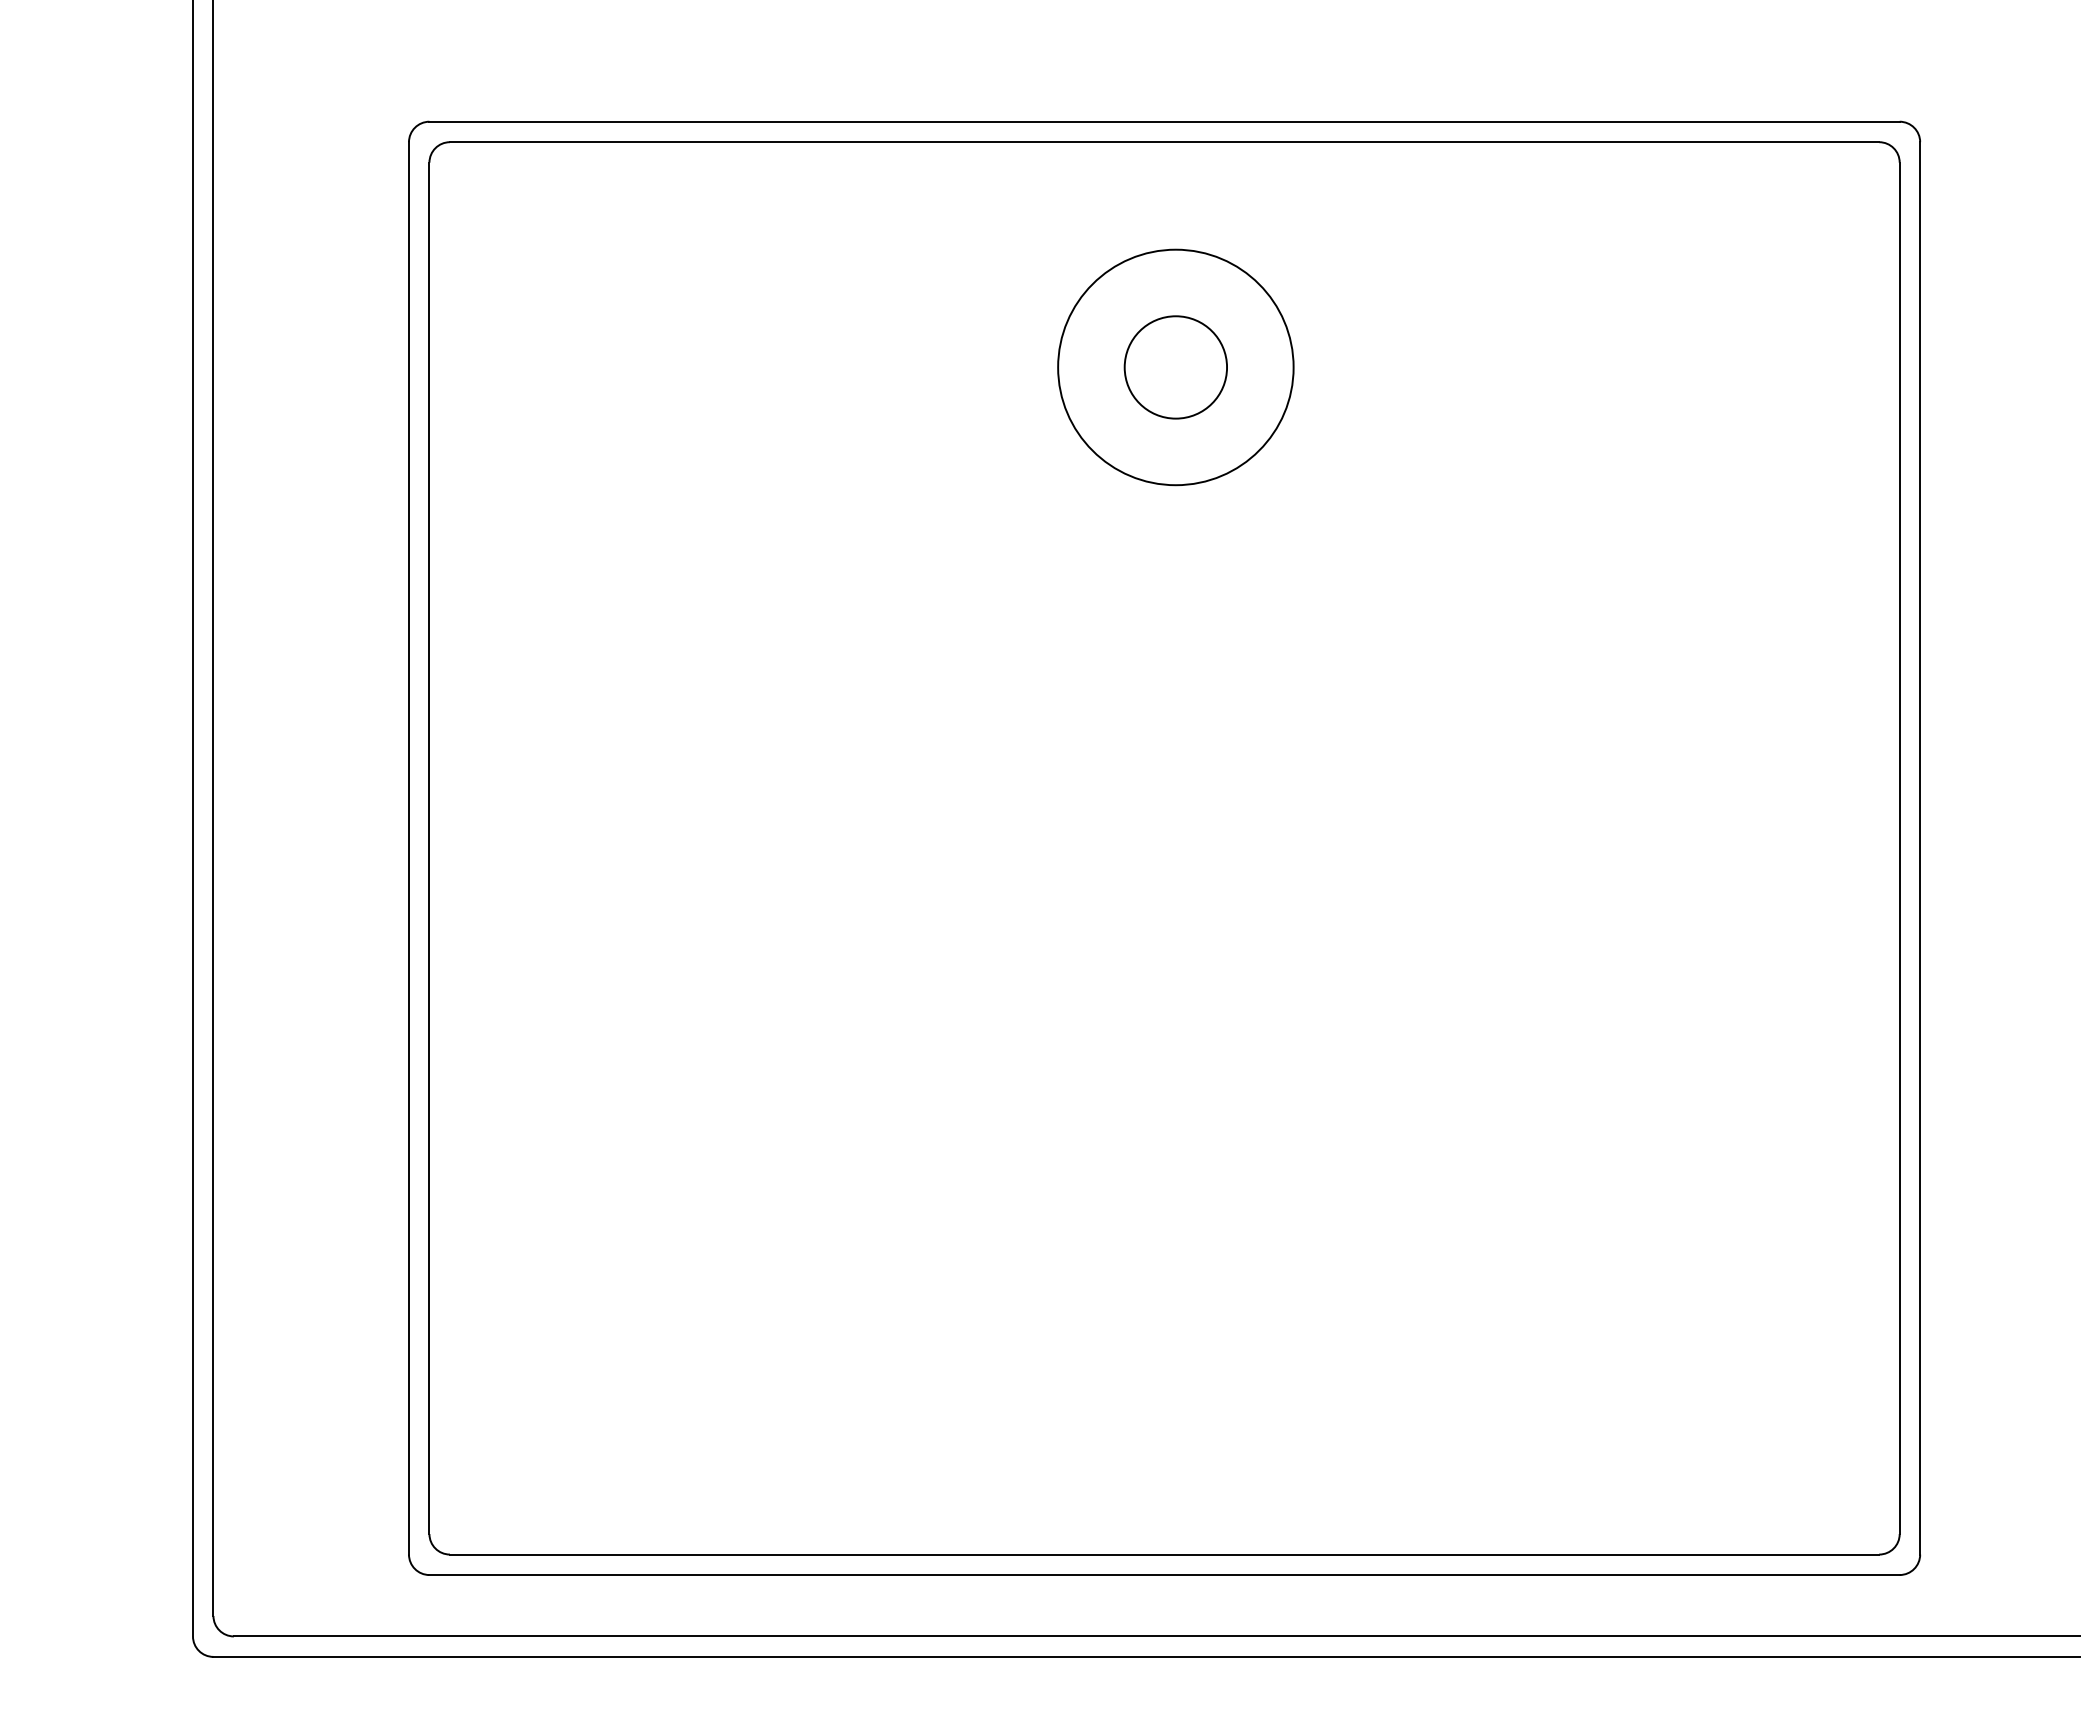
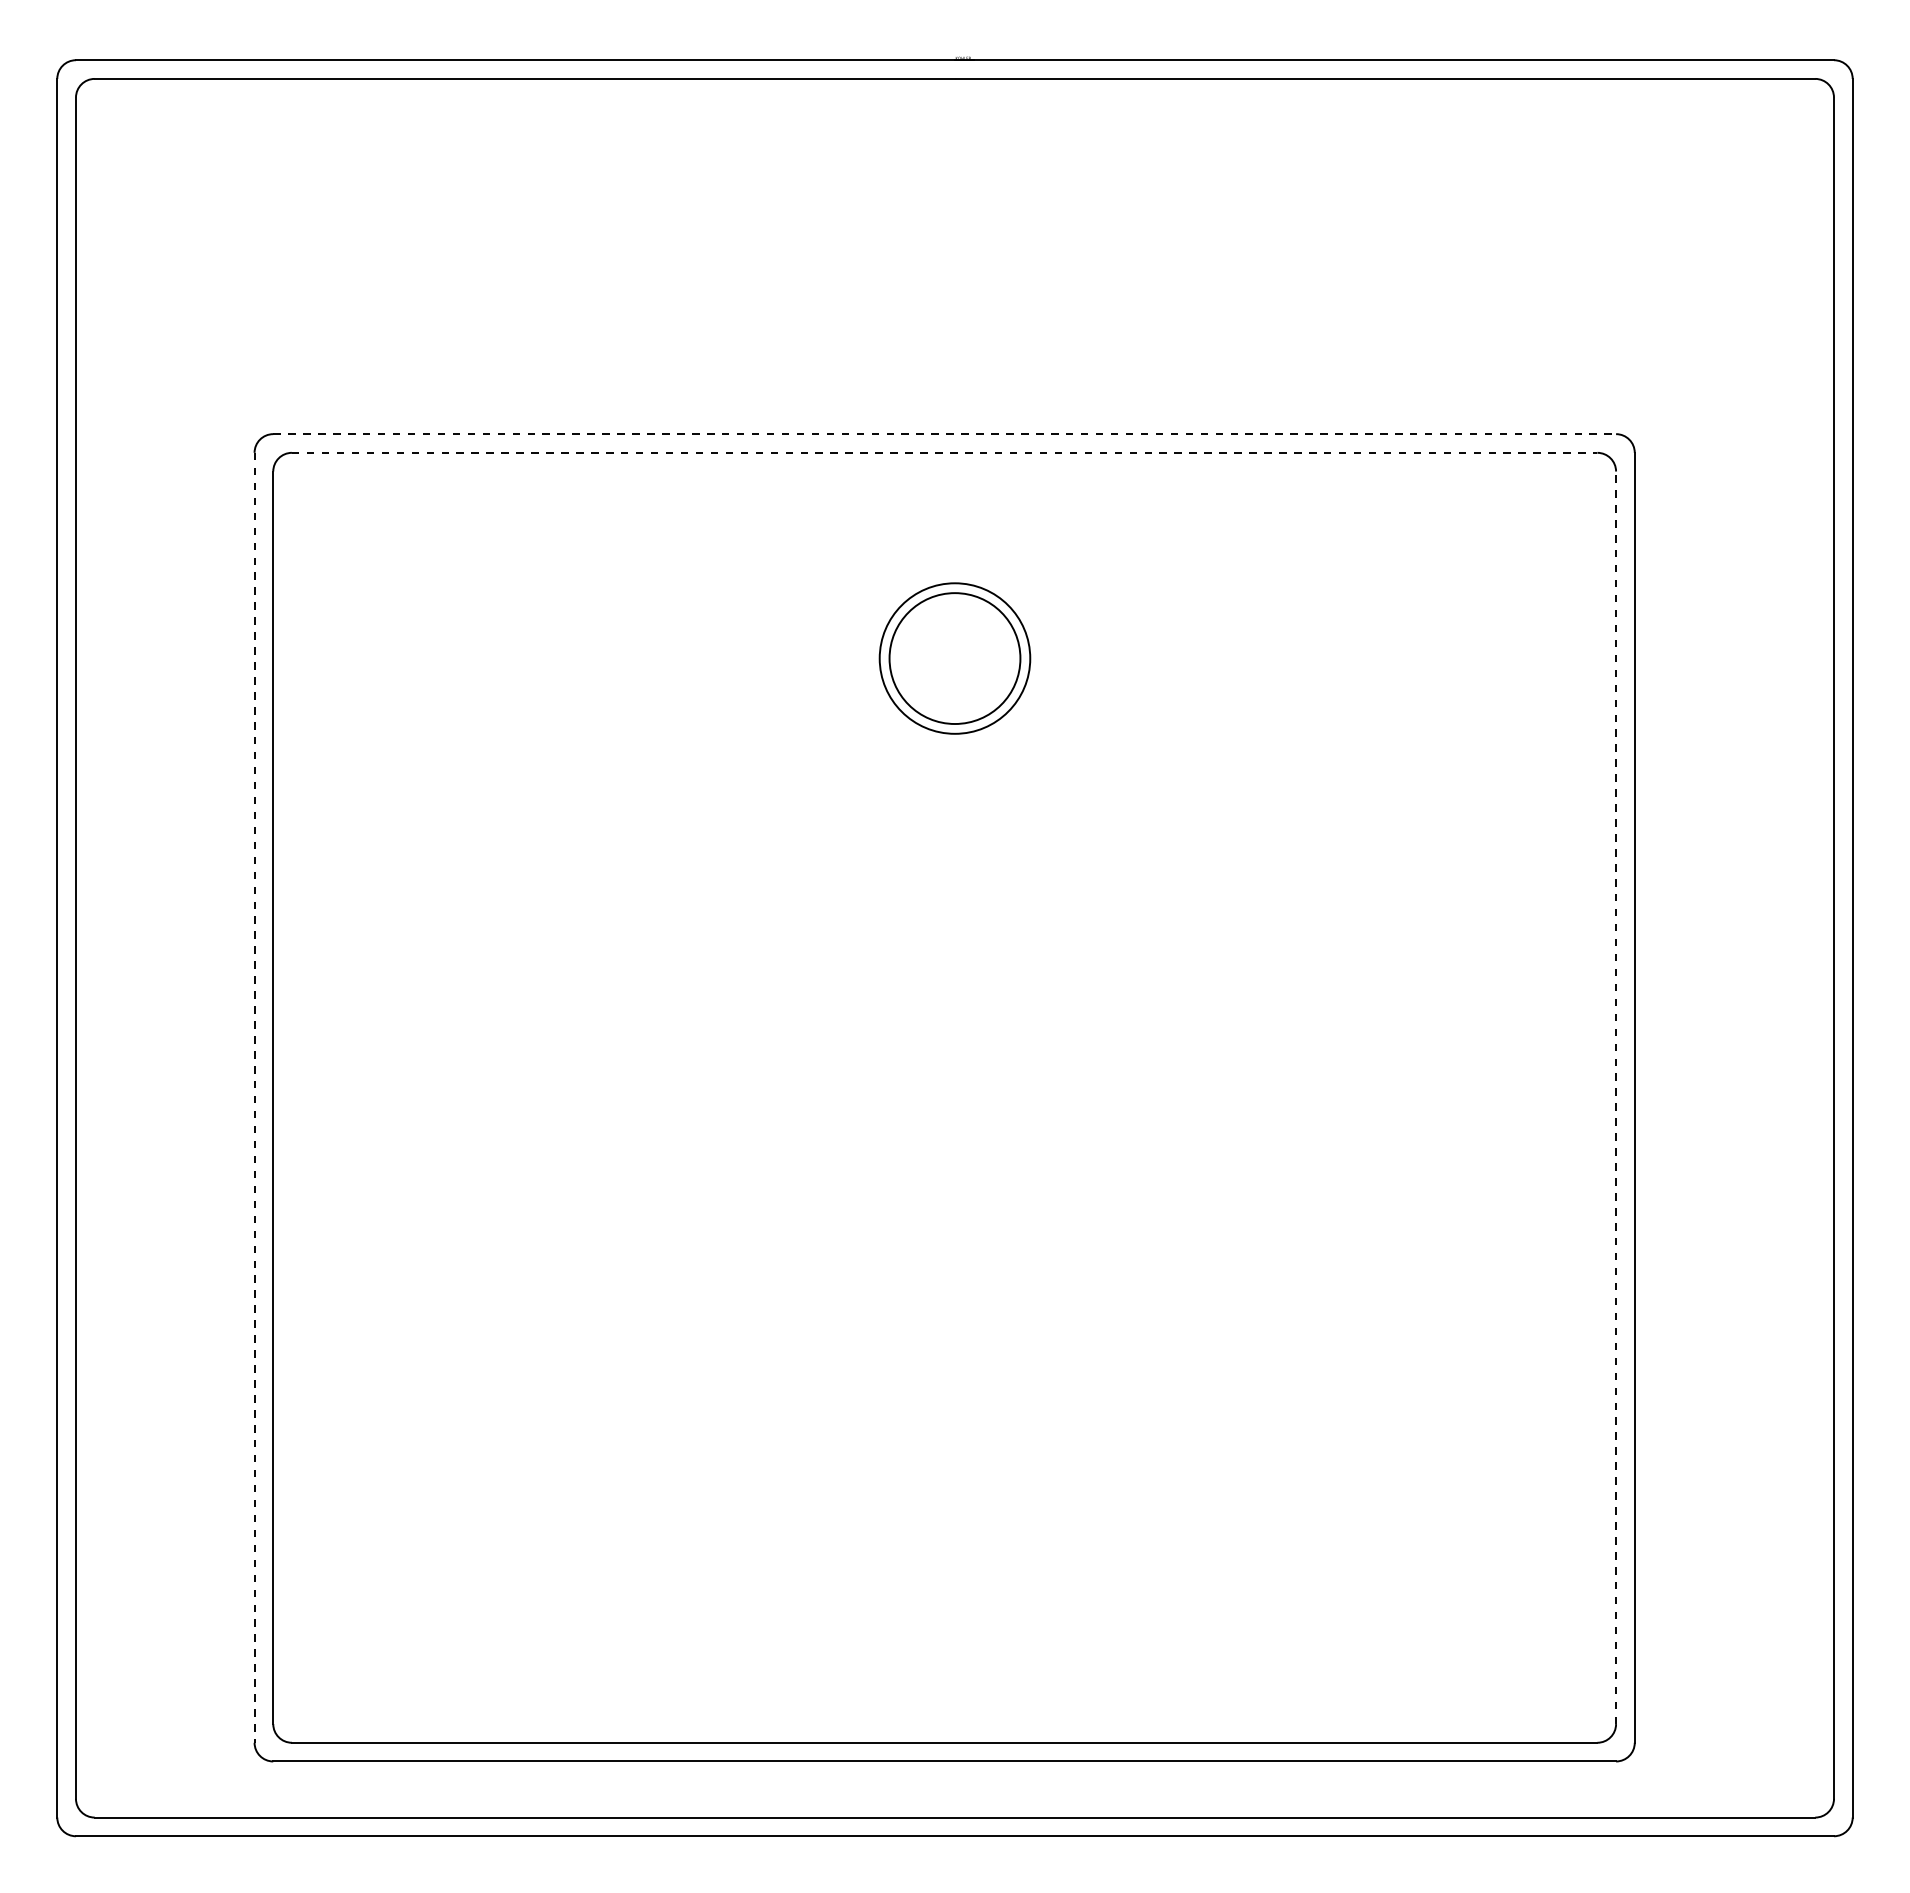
line: (1165, 122) -> (945, 434), solid -> dashed
line: (1164, 141) -> (944, 452), solid -> dashed
circle: (1175, 367) -> (954, 658), size x0.7
circle: (1175, 367) -> (954, 658), size x1.4
line: (408, 848) -> (254, 1097), solid -> dashed
line: (1900, 848) -> (1616, 1097), solid -> dashed

